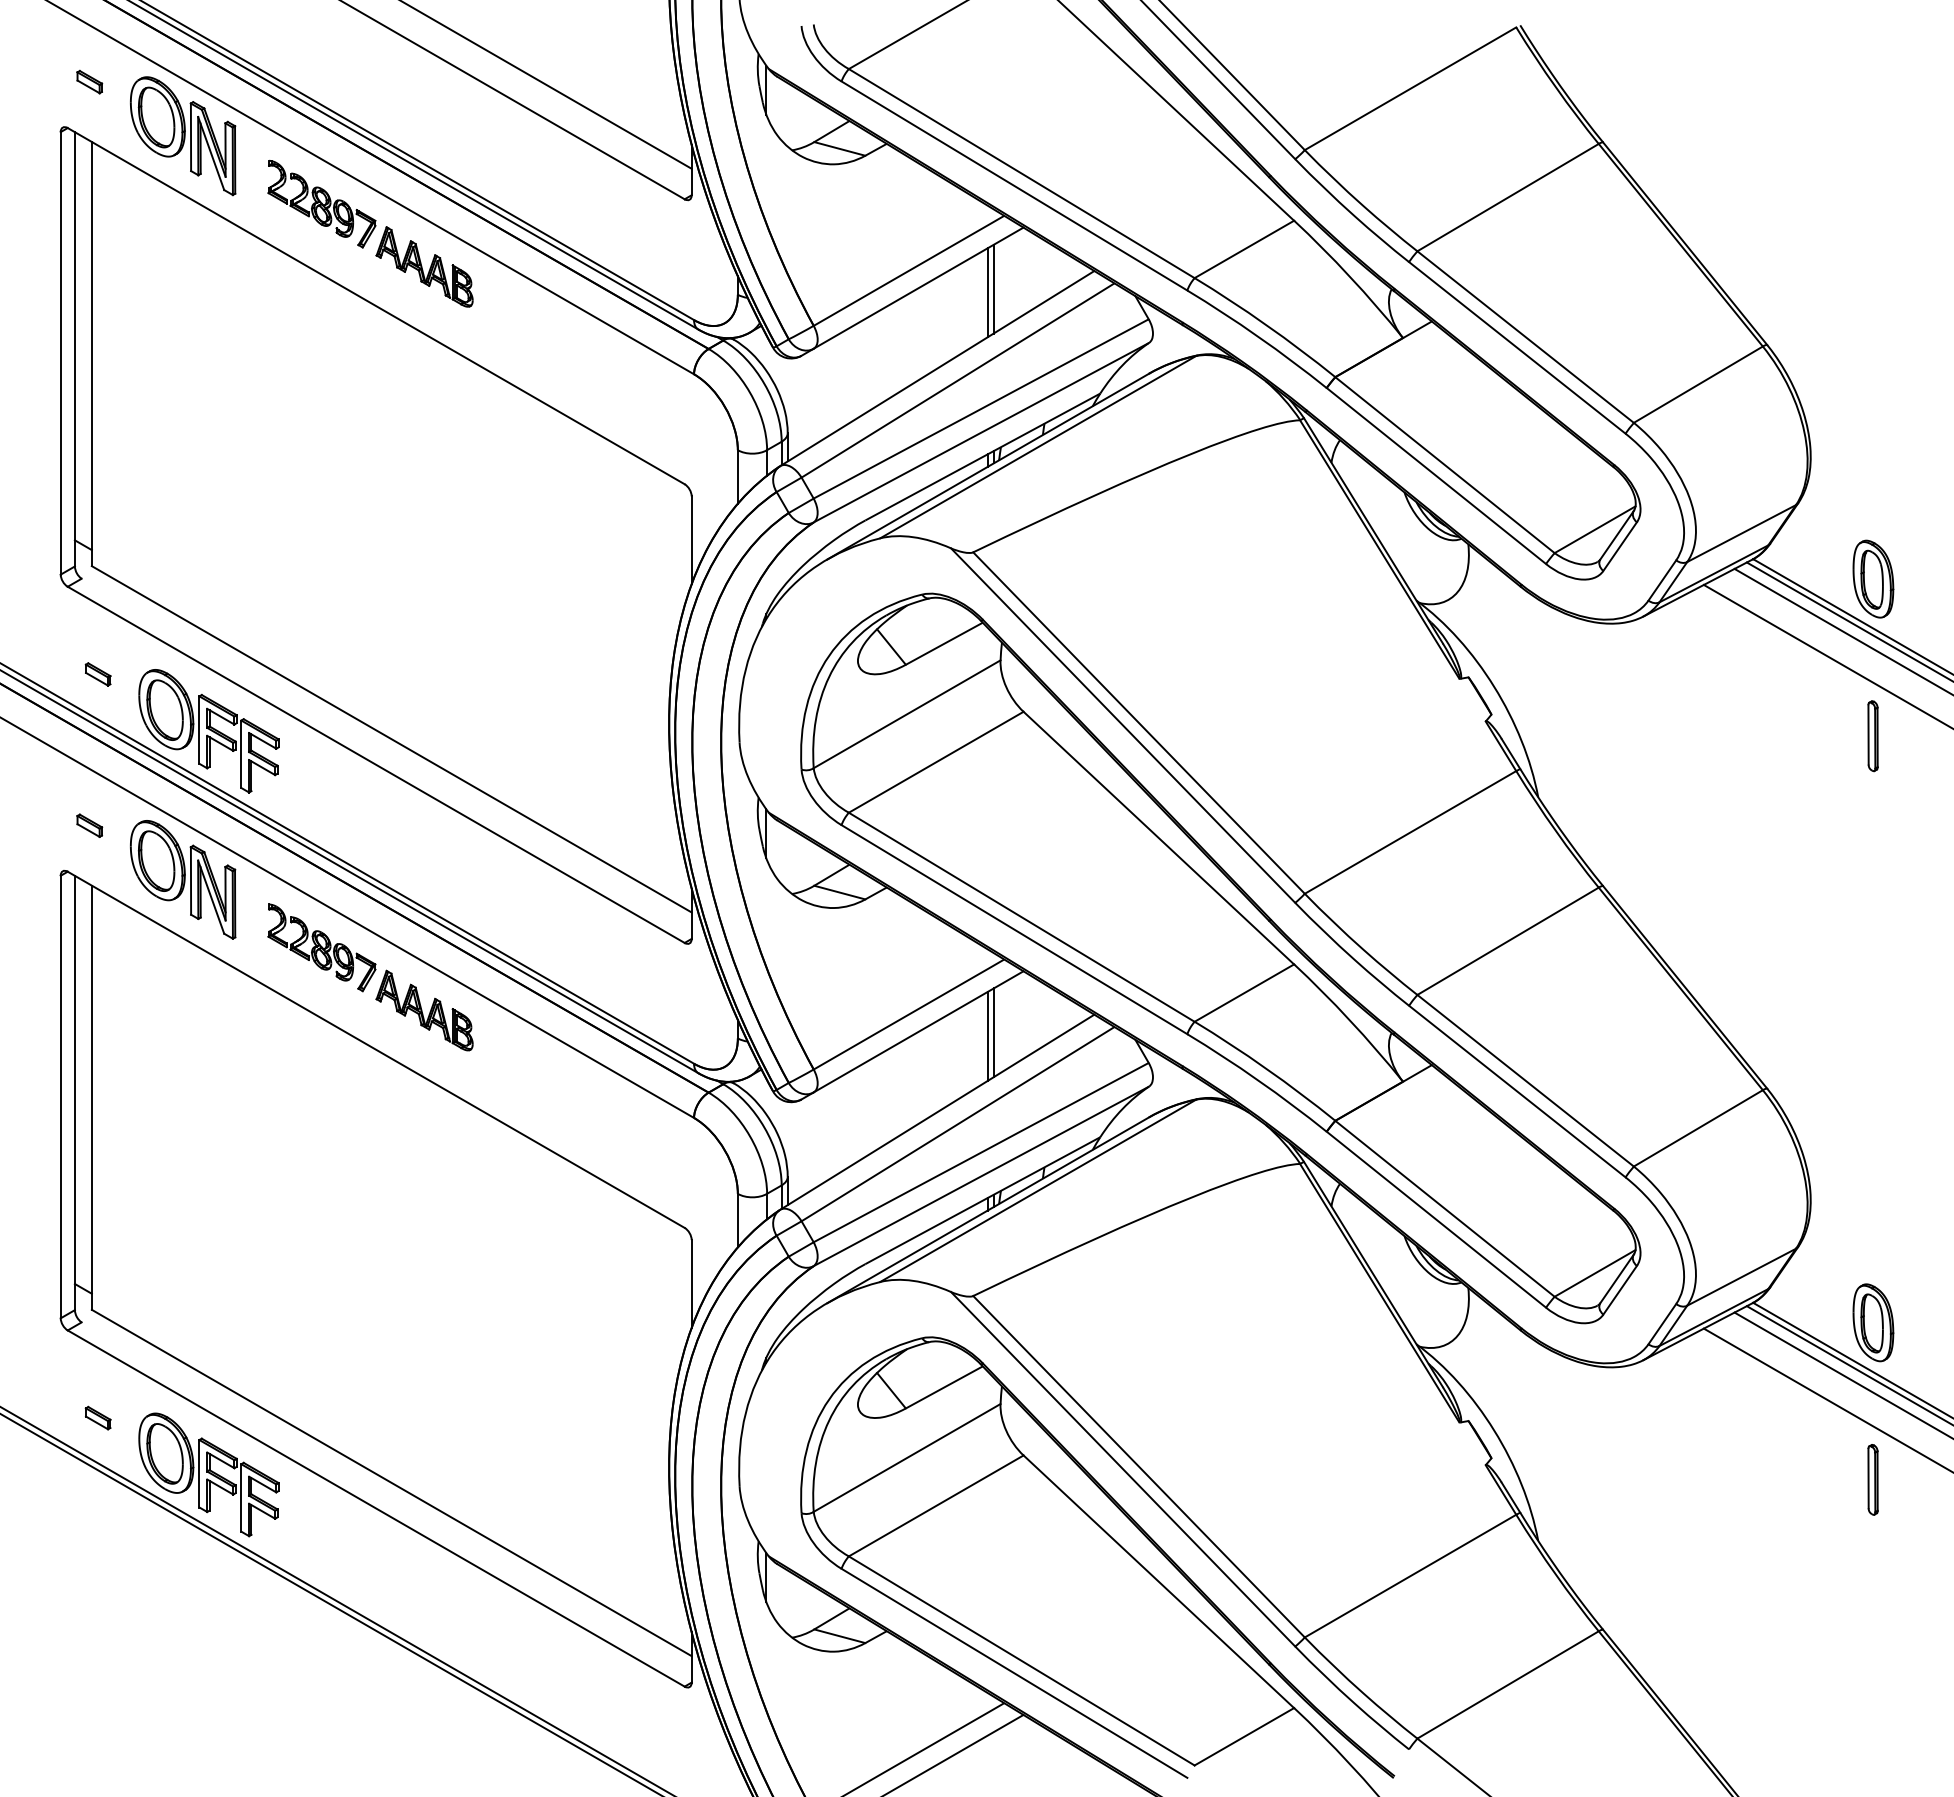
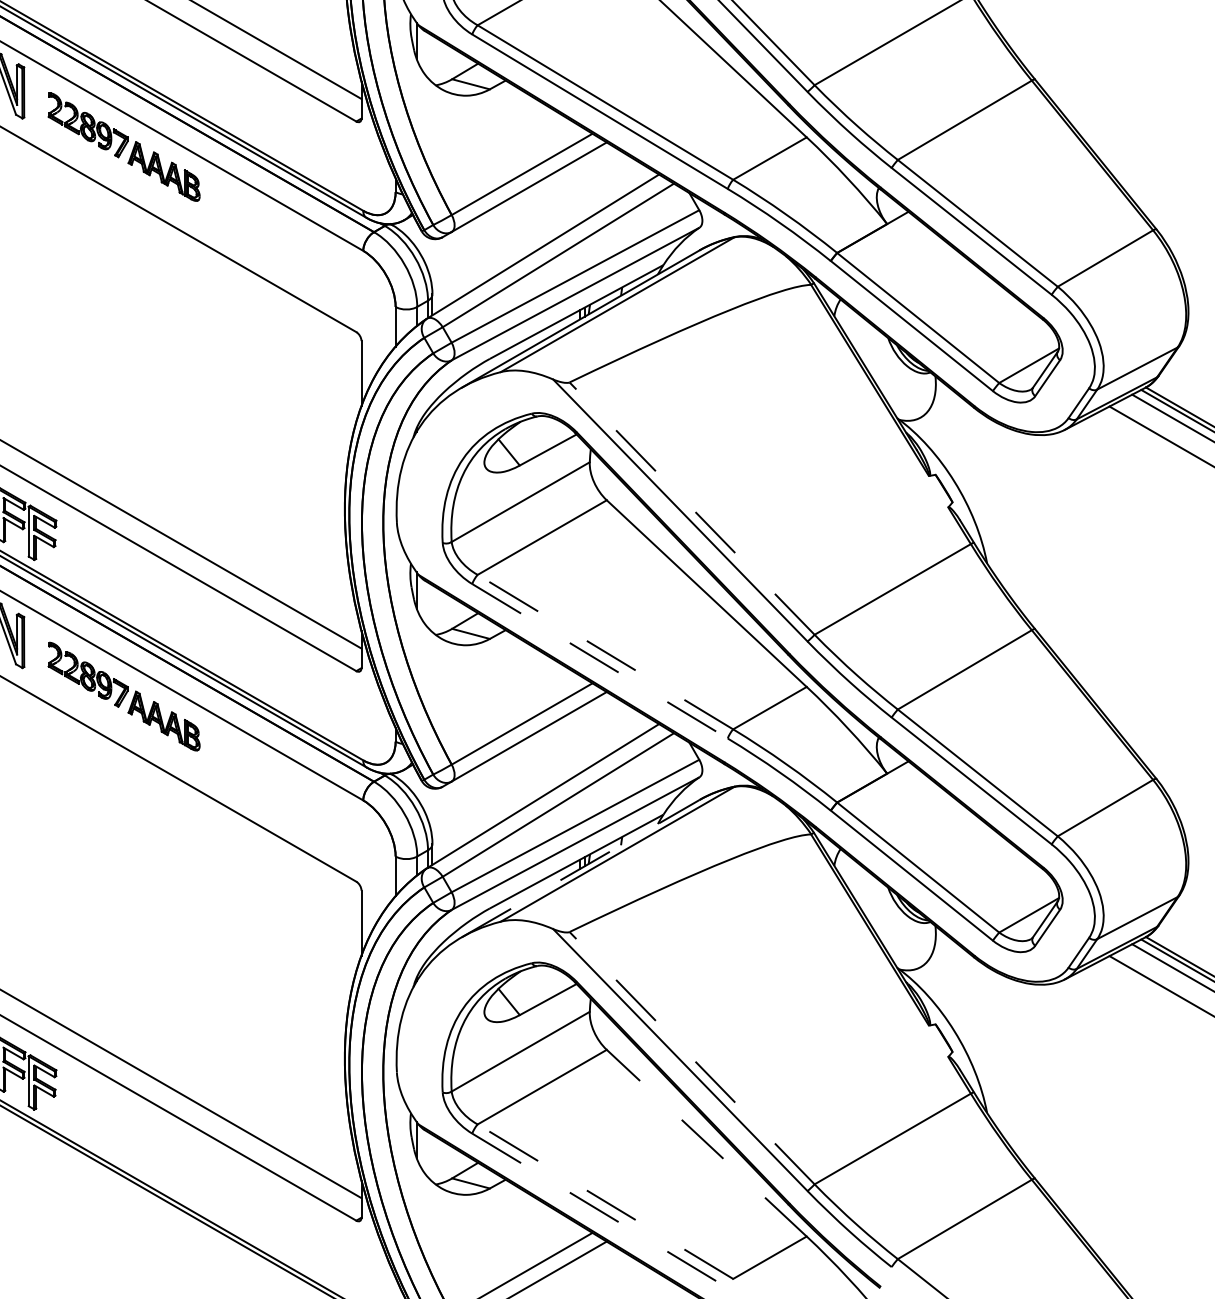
line: (993, 288) -> (584, 187), removed
line: (987, 292) -> (580, 190), removed
line: (1139, 723) -> (692, 508), solid -> dashed
line: (1021, 917) -> (605, 652), solid -> dashed
line: (1014, 929) -> (600, 661), solid -> dashed
line: (993, 1032) -> (584, 737), removed
line: (987, 1036) -> (580, 740), removed
line: (988, 1210) -> (580, 868), solid -> dashed
line: (1139, 1466) -> (692, 1058), solid -> dashed
line: (1158, 1581) -> (706, 1142), solid -> dashed
line: (1021, 1660) -> (605, 1201), solid -> dashed
line: (1014, 1673) -> (600, 1210), solid -> dashed

